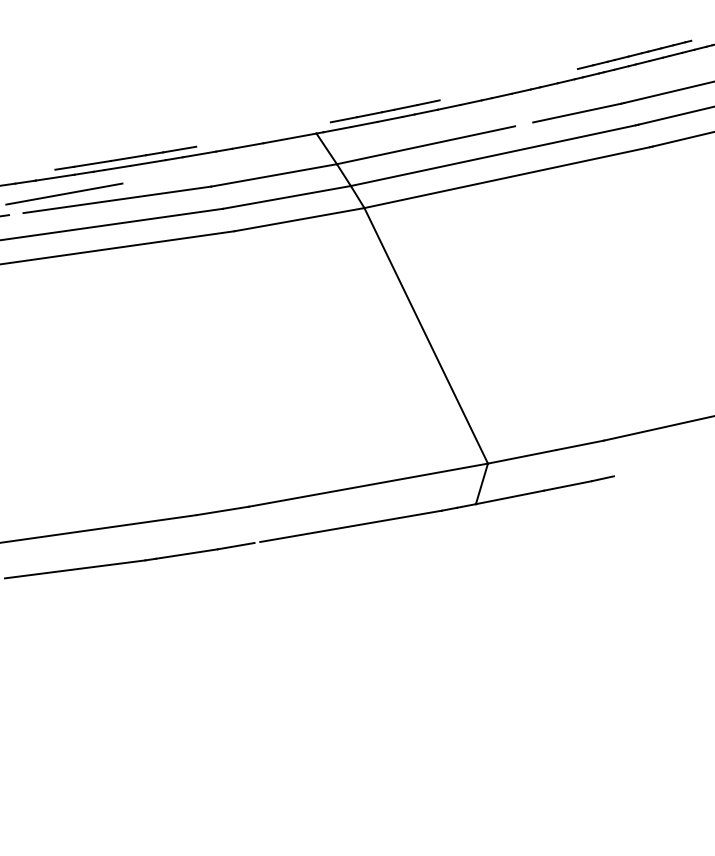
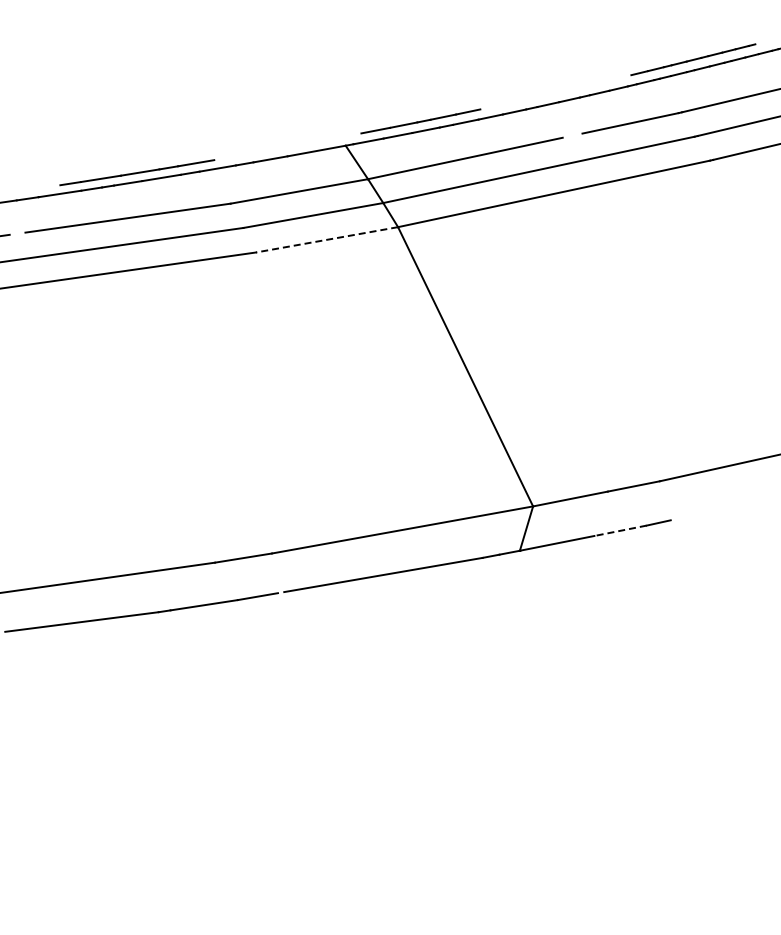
line: (63, 193) -> (69, 211), removed
line: (298, 219) -> (326, 239), solid -> dashed
line: (567, 485) -> (620, 530), solid -> dashed

